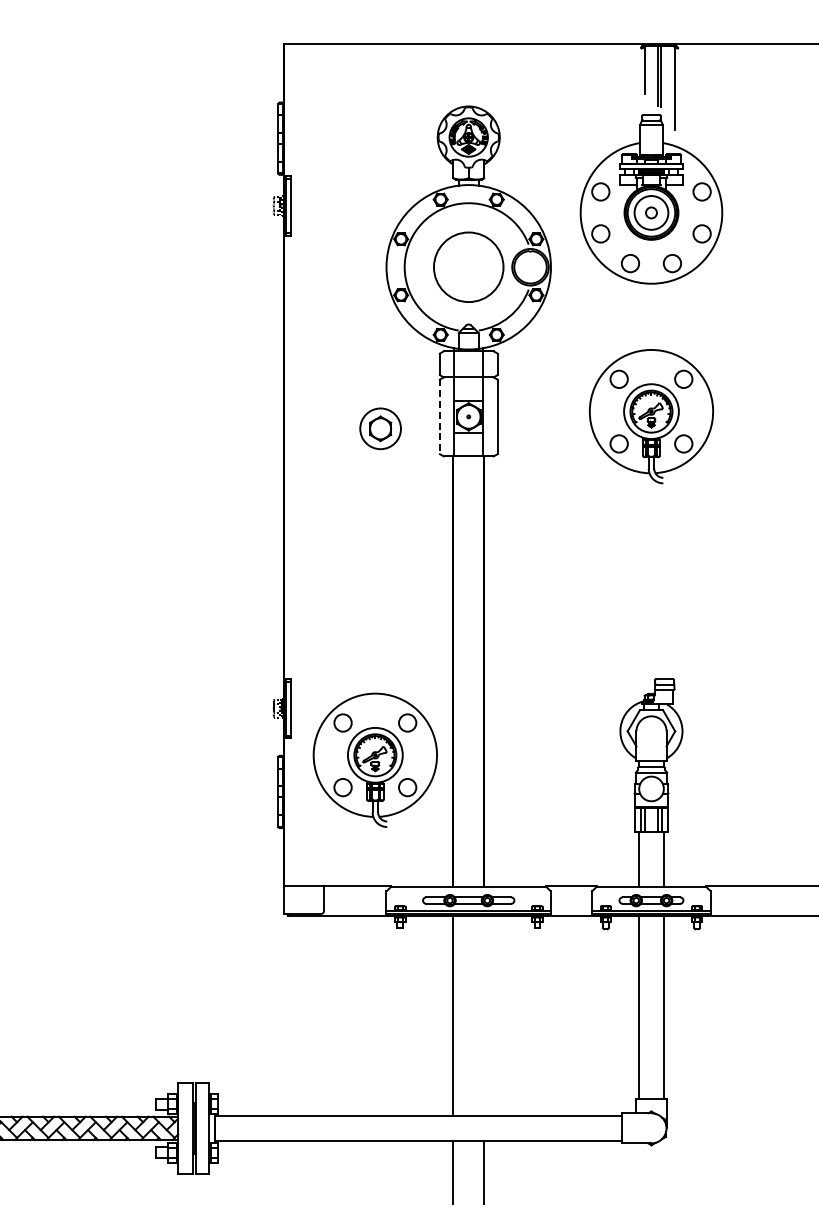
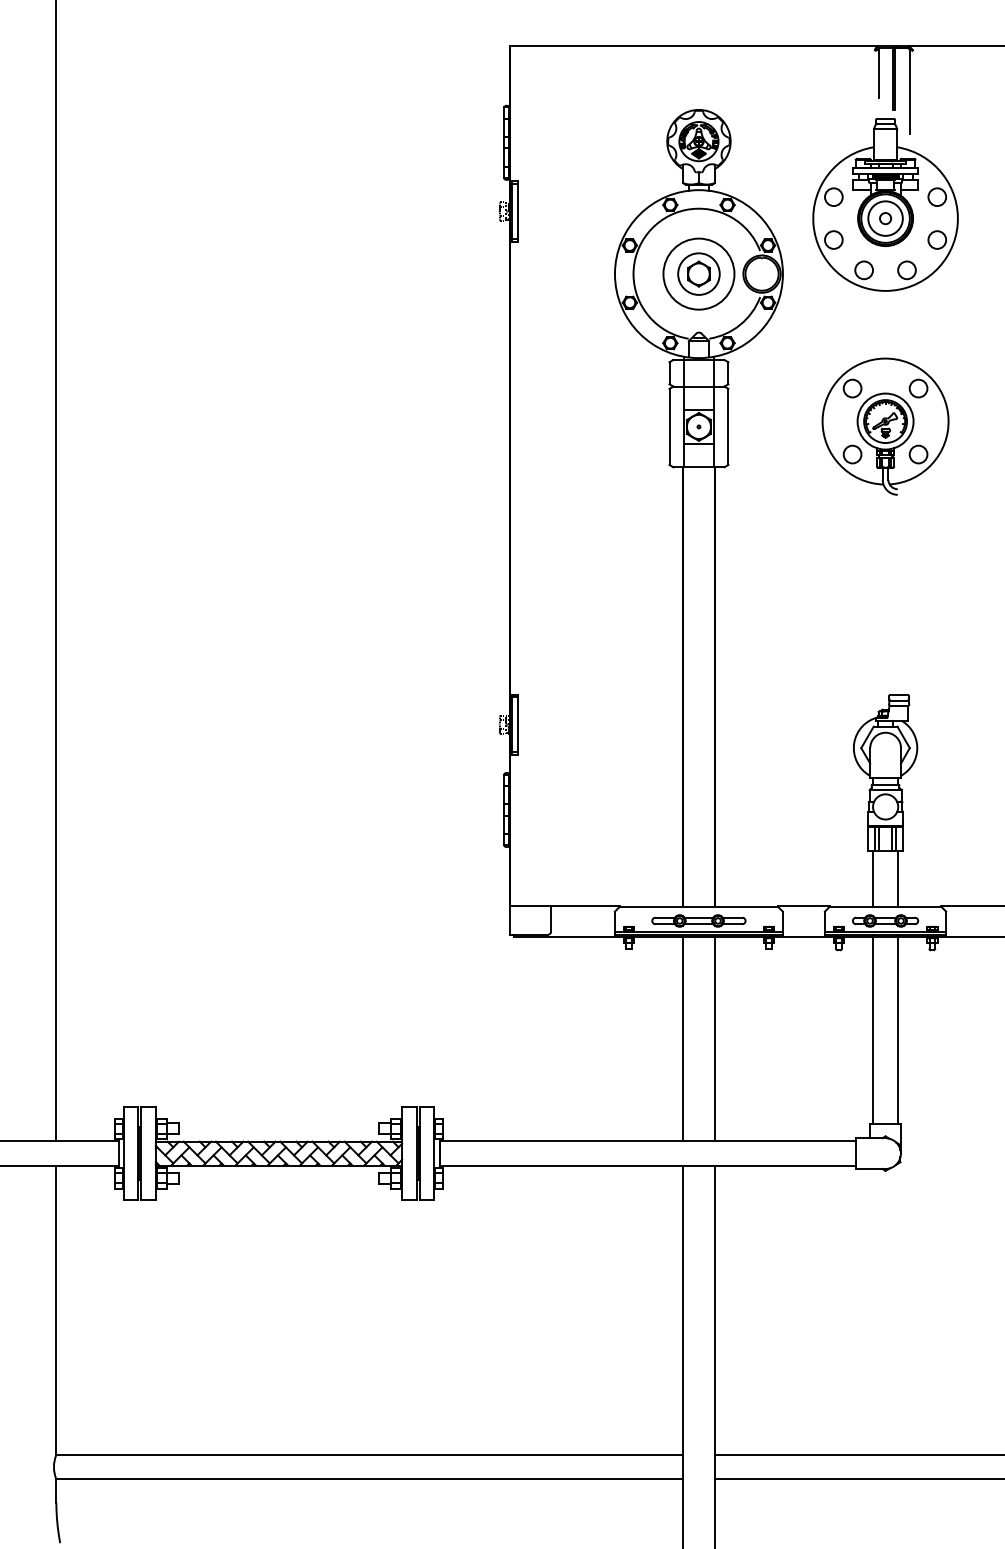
line: (439, 417) -> (669, 427), dashed -> solid
part: (380, 428) -> (698, 273), moved
part: (375, 760) -> (603, 777), removed
line: (483, 1015) -> (714, 1038), added

